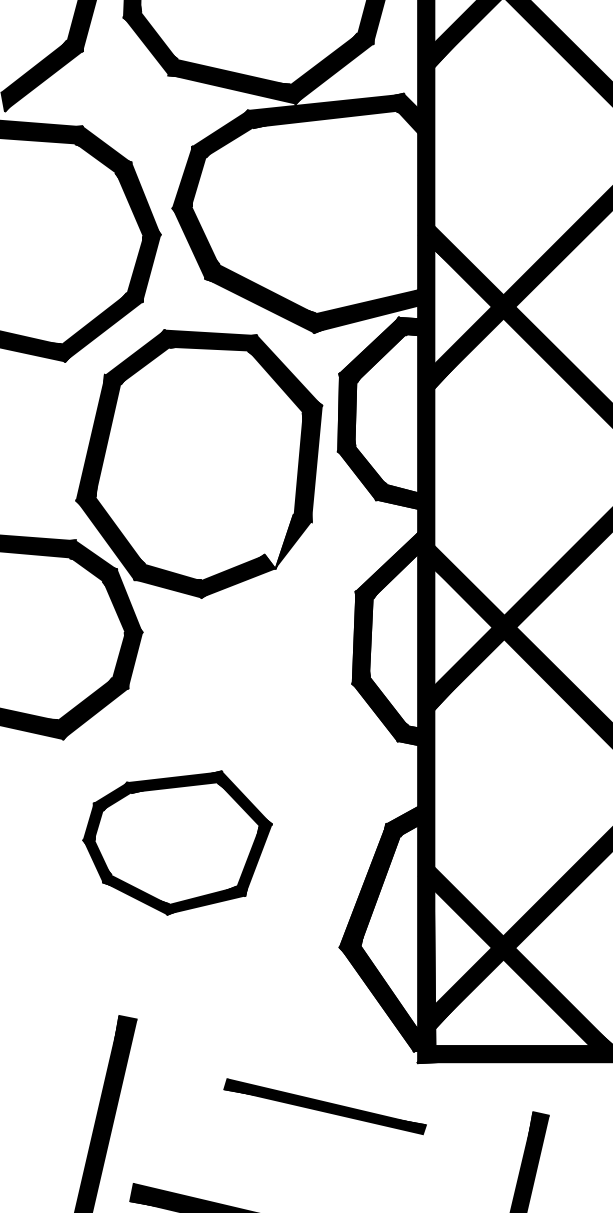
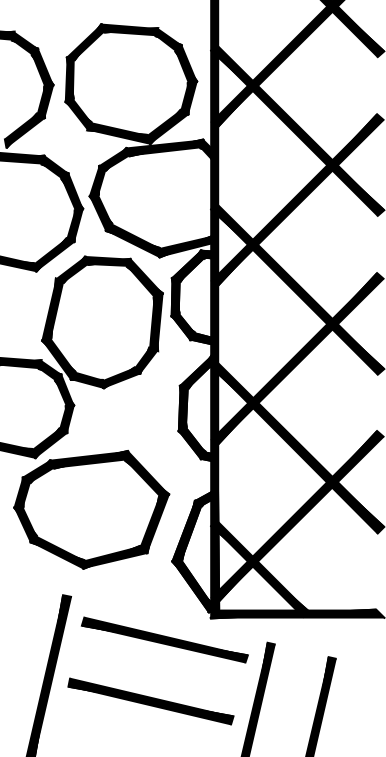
fill: (278, 541) -> (141, 360), added
part: (176, 842) -> (91, 509), size x1.67
part: (324, 1105) -> (164, 639), size x1.67

